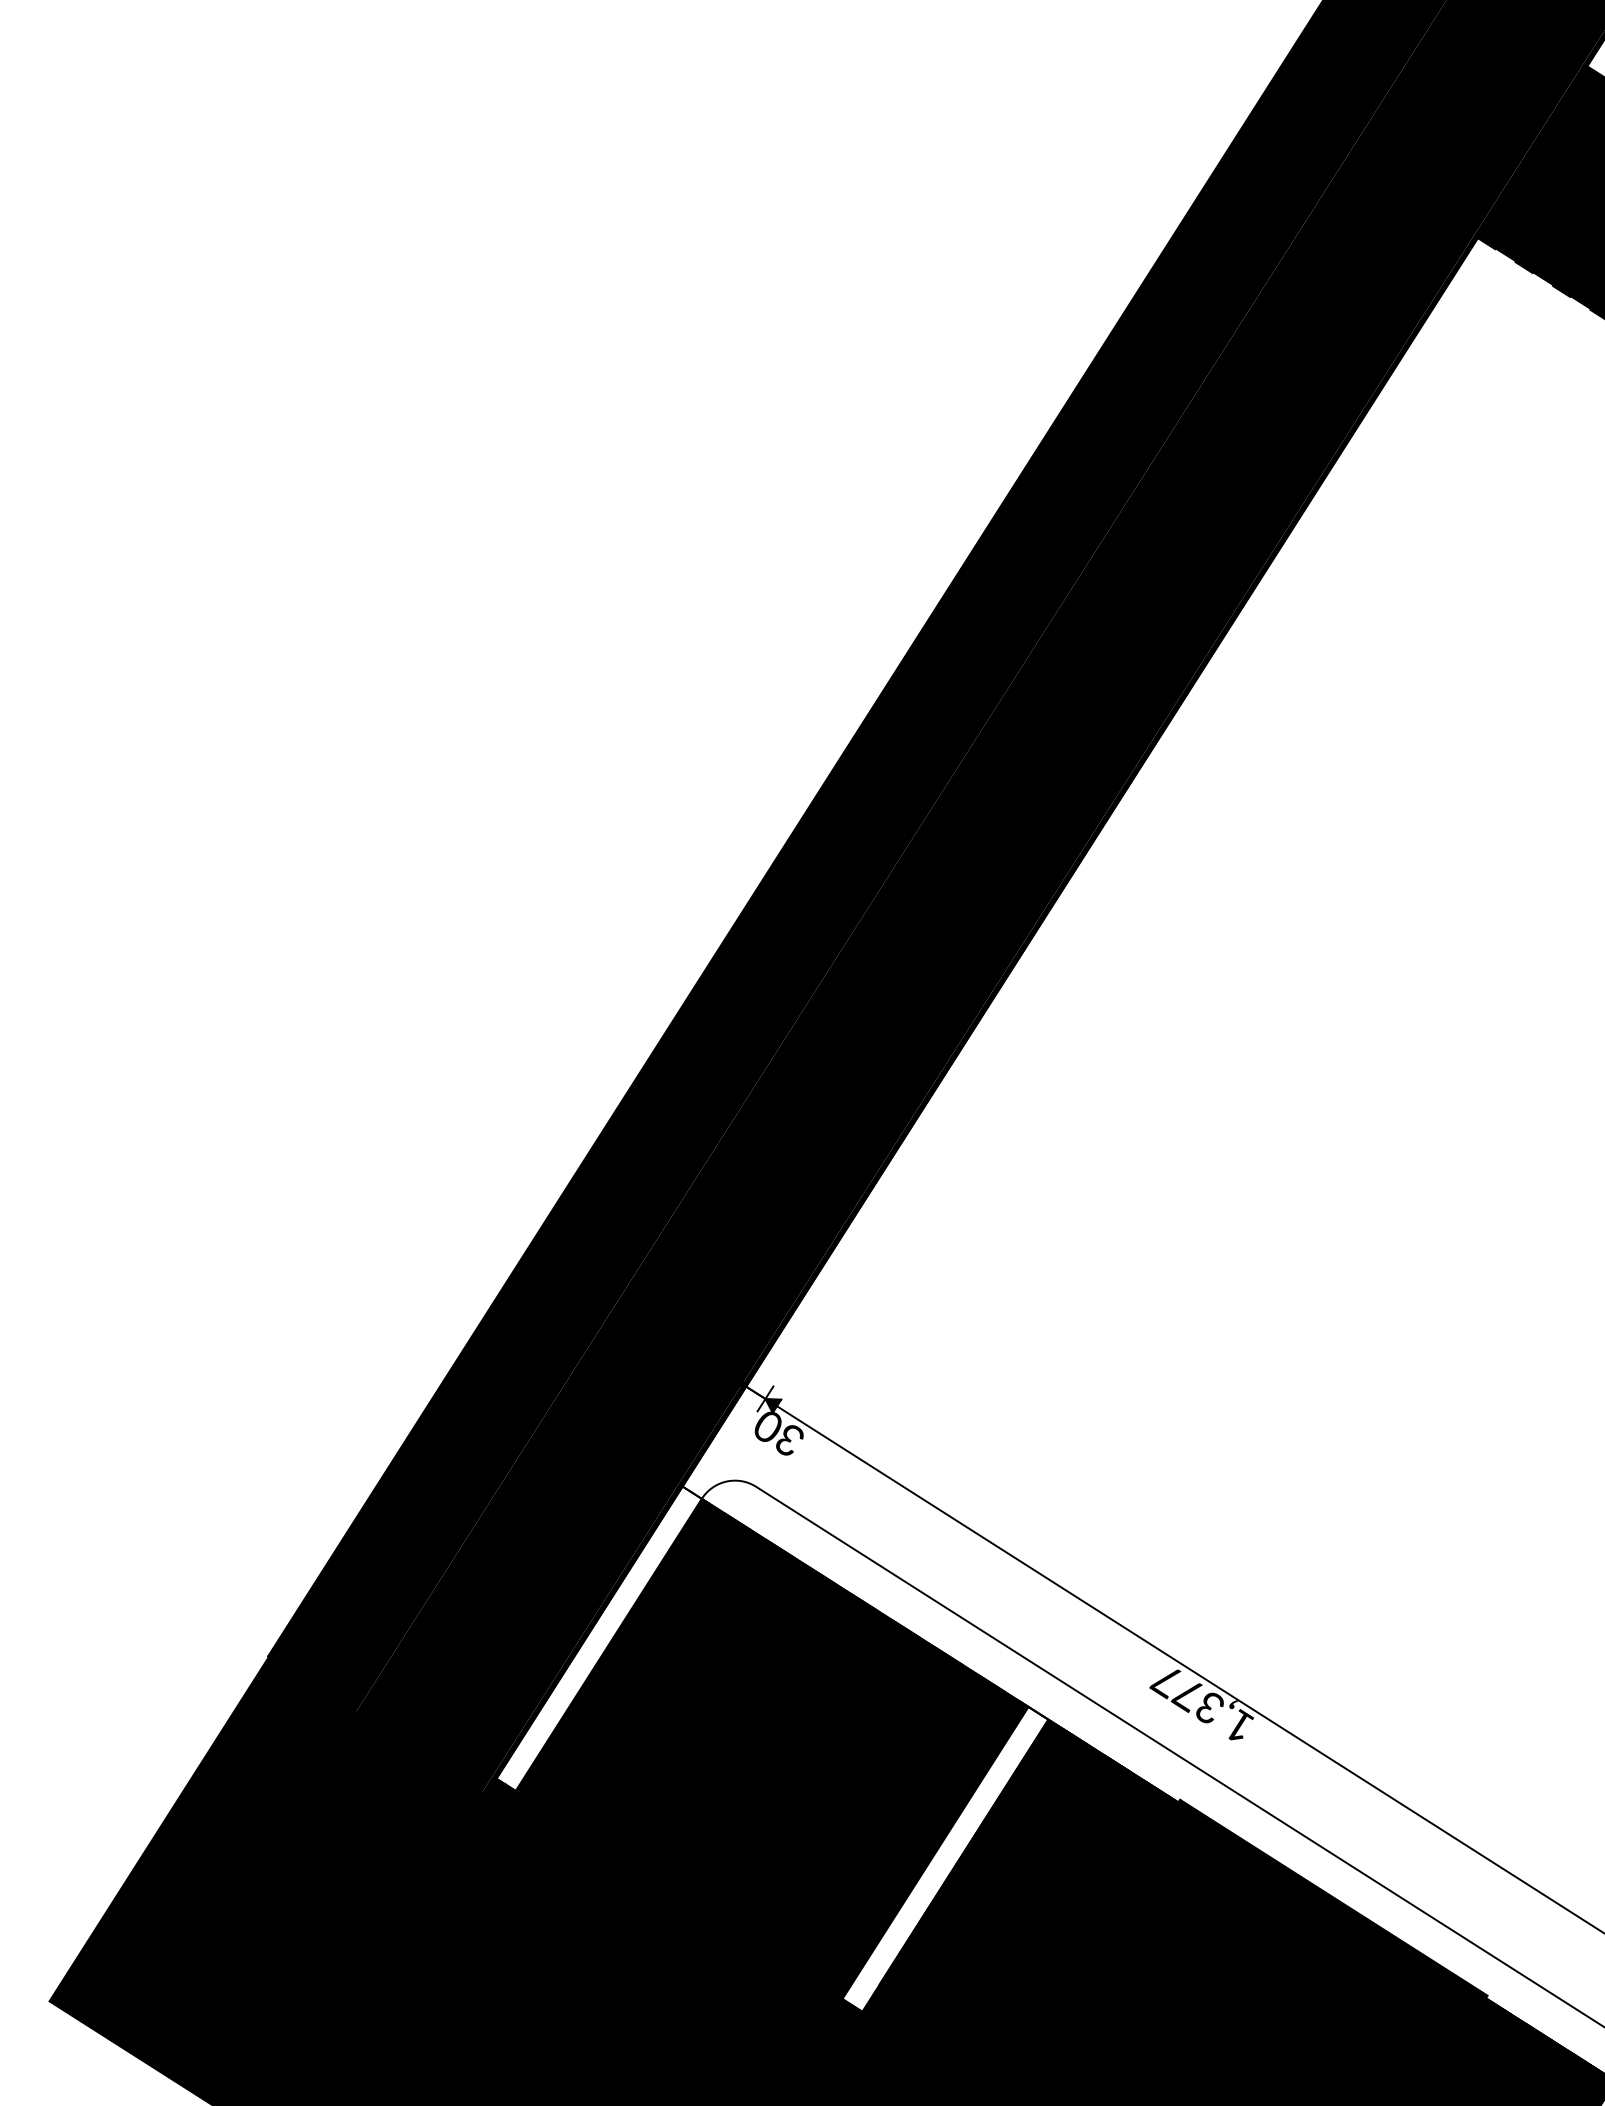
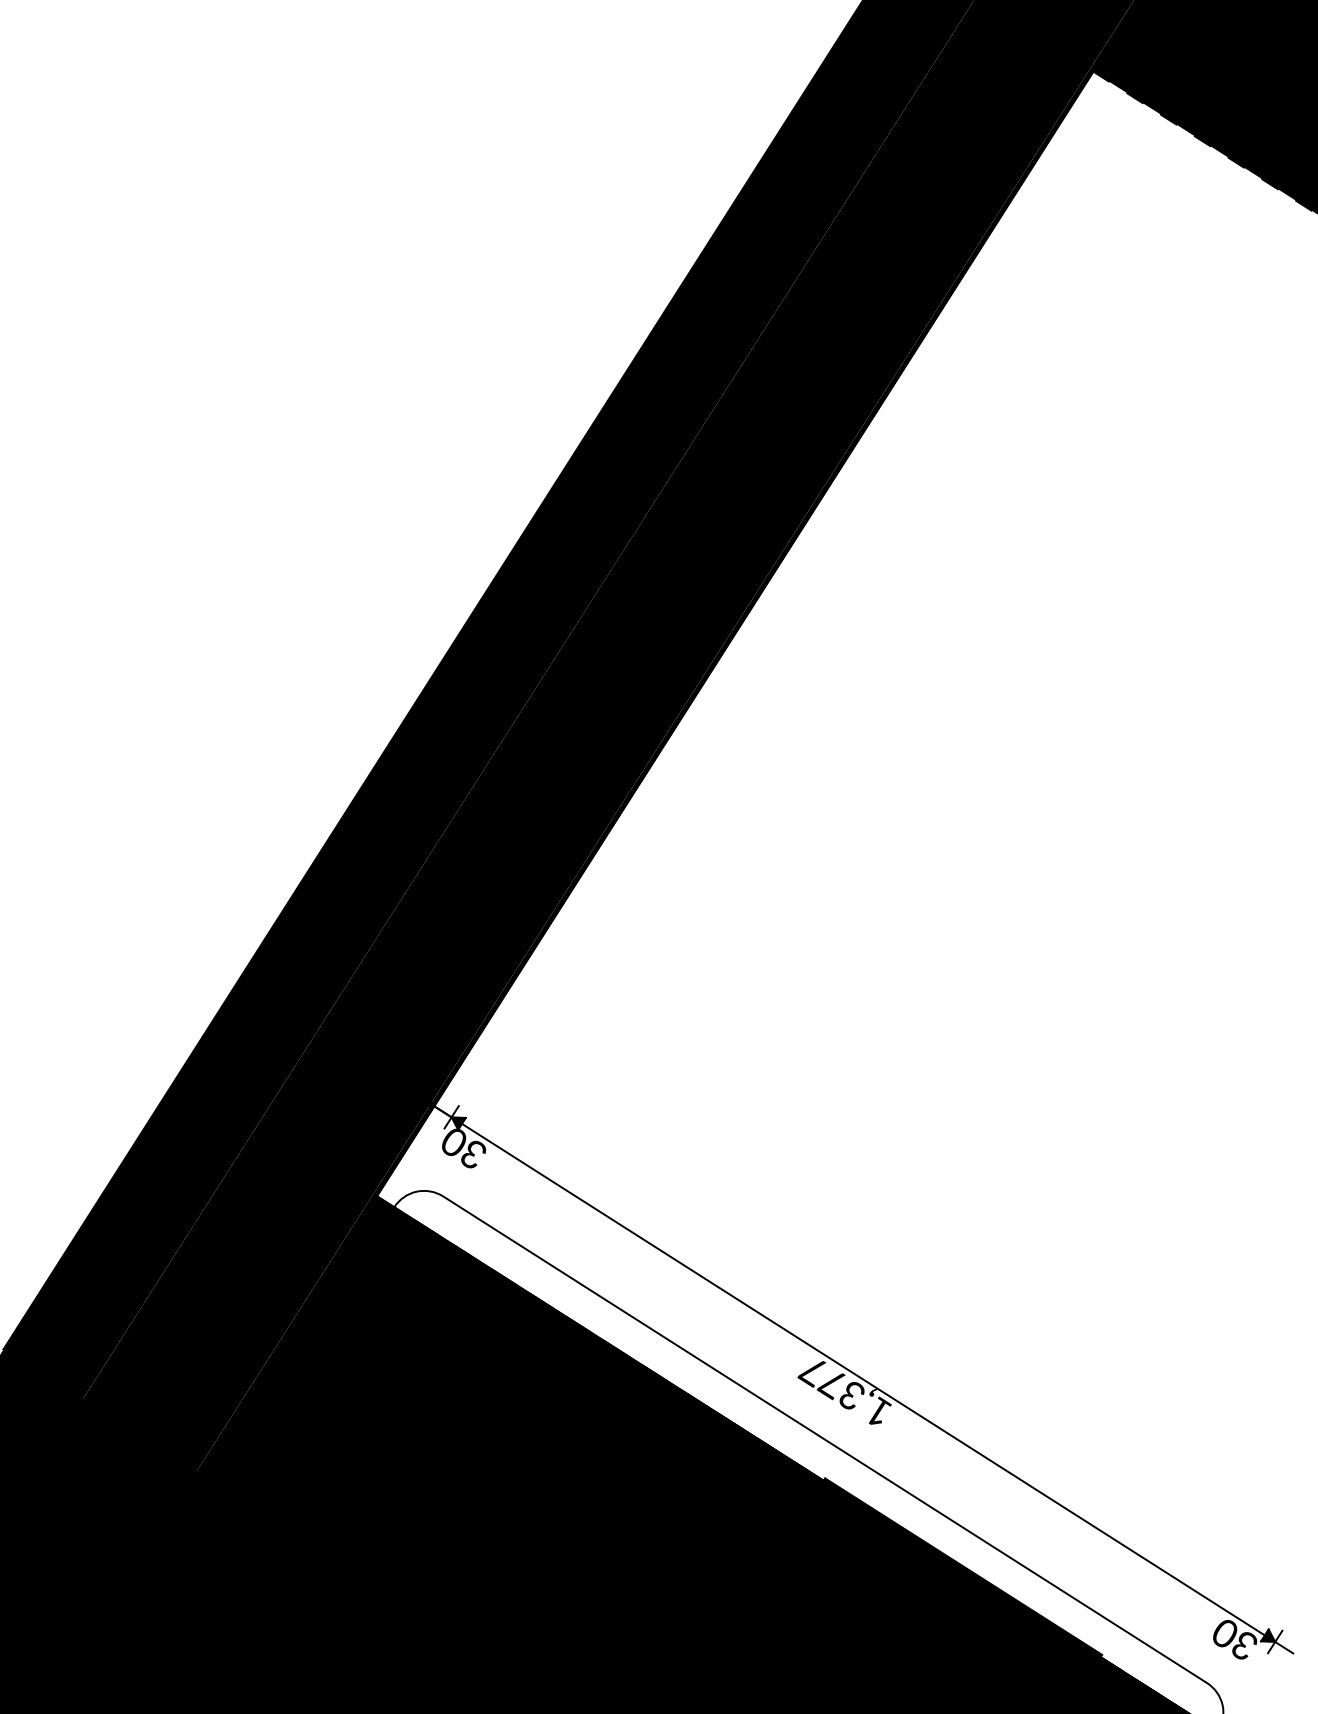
fill: (596, 1638) -> (299, 1333), added
fill: (945, 1858) -> (613, 1531), added

